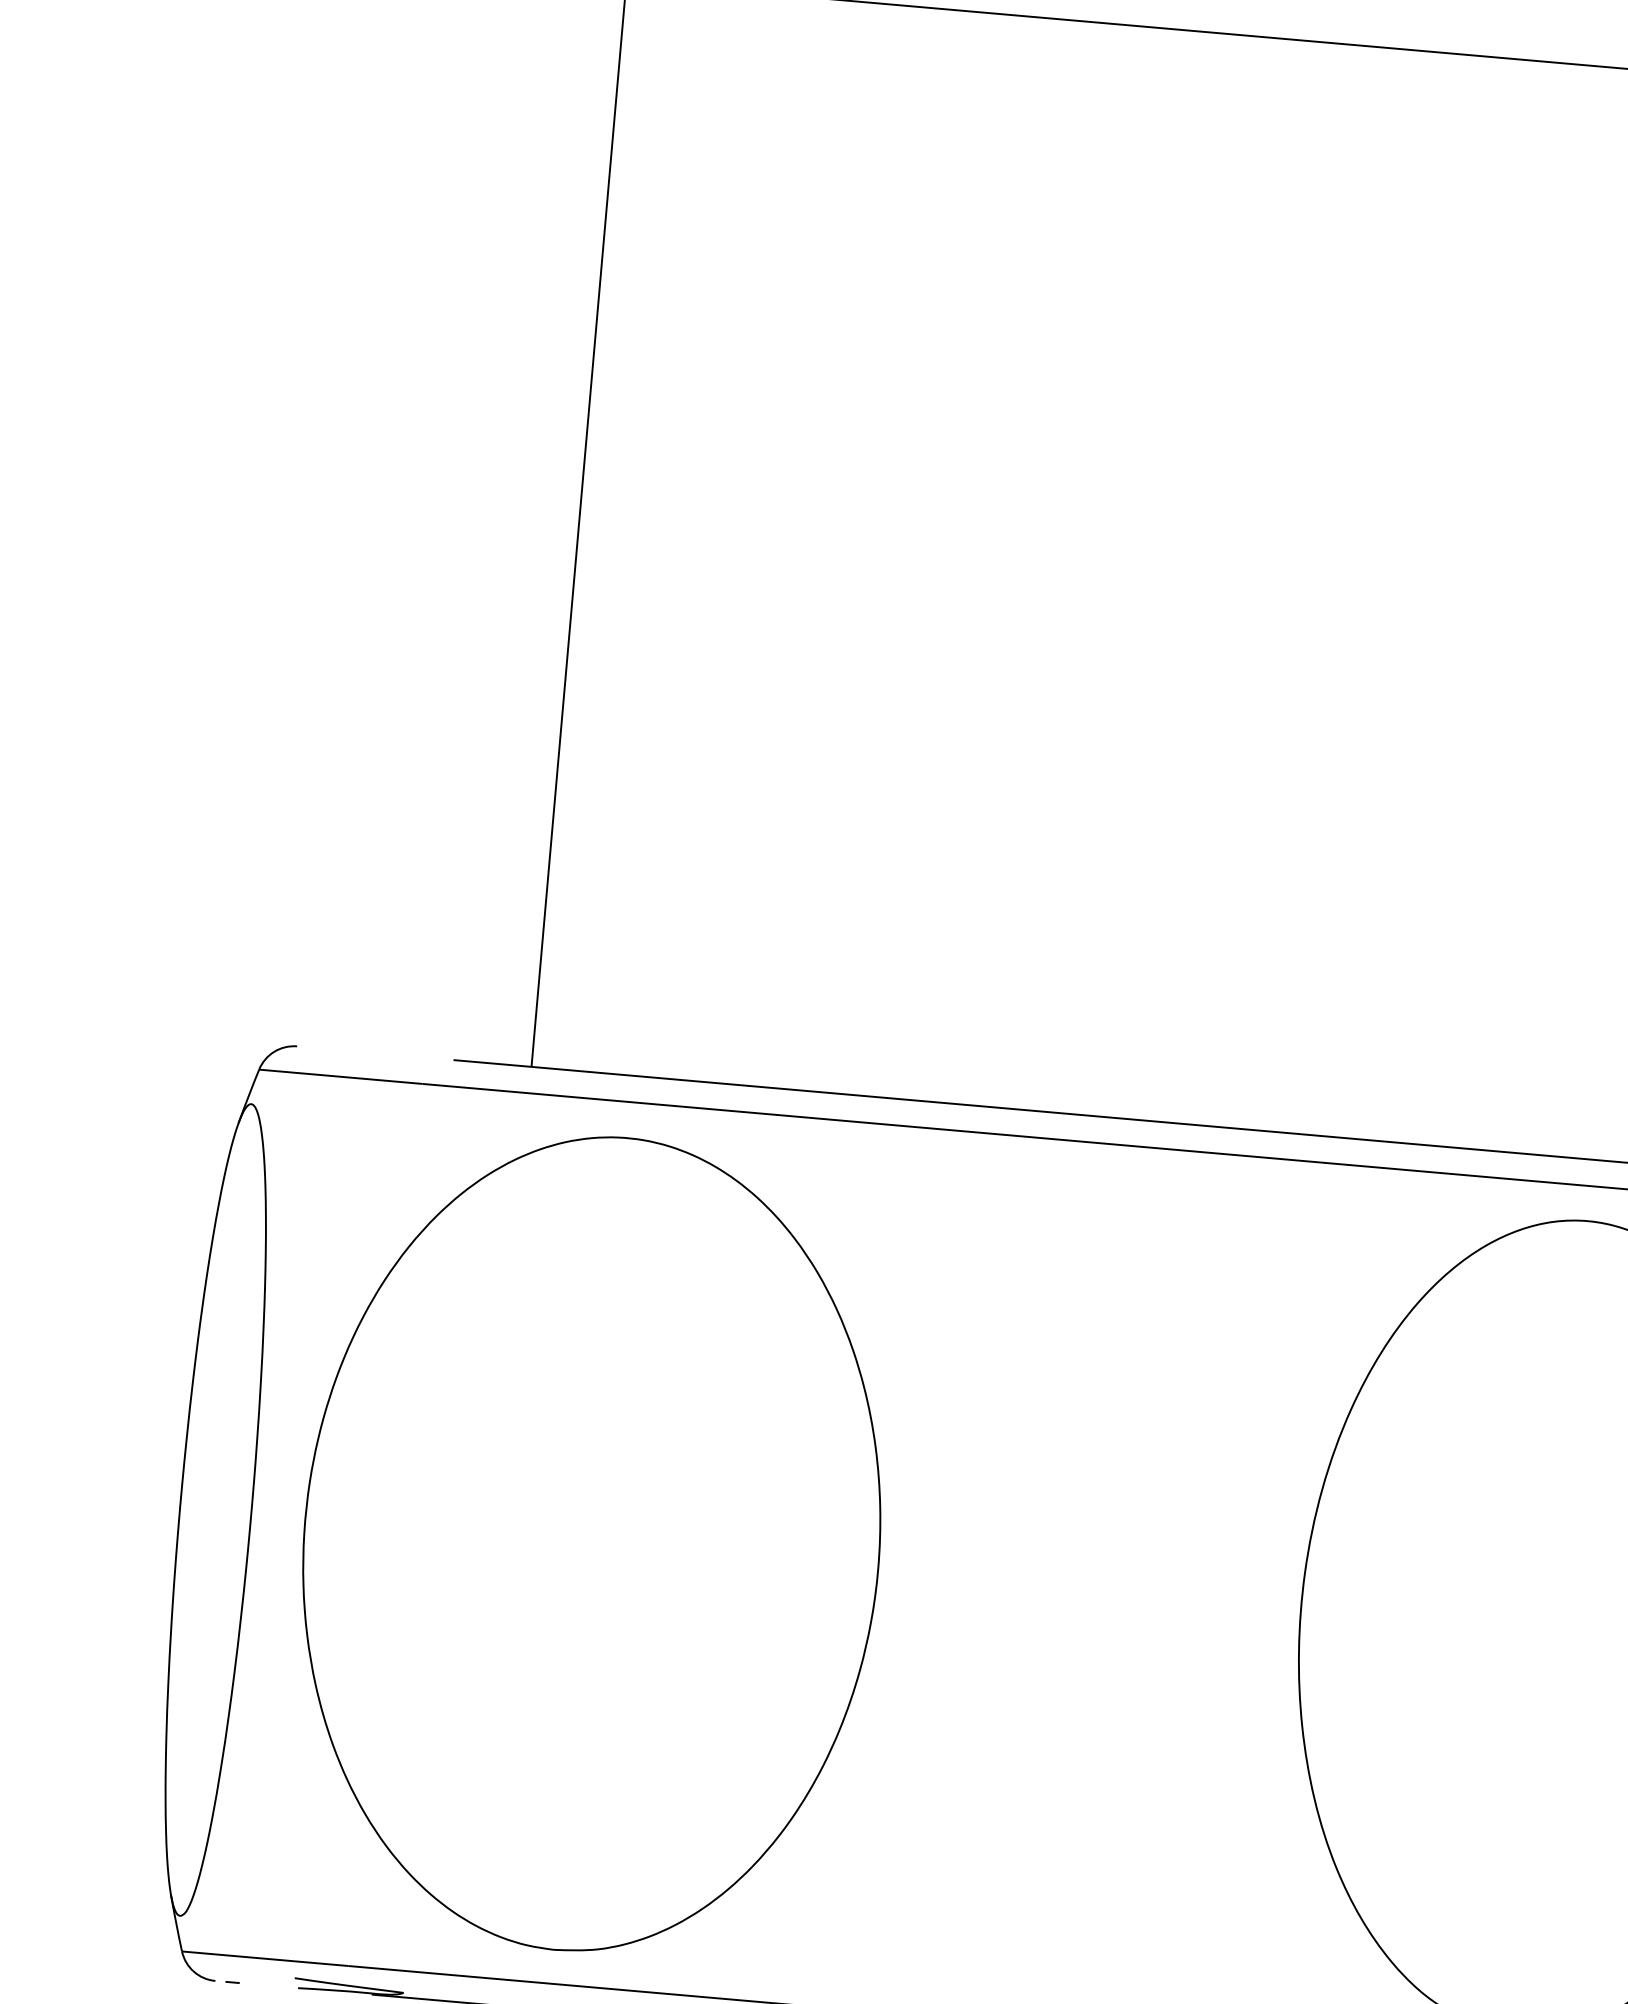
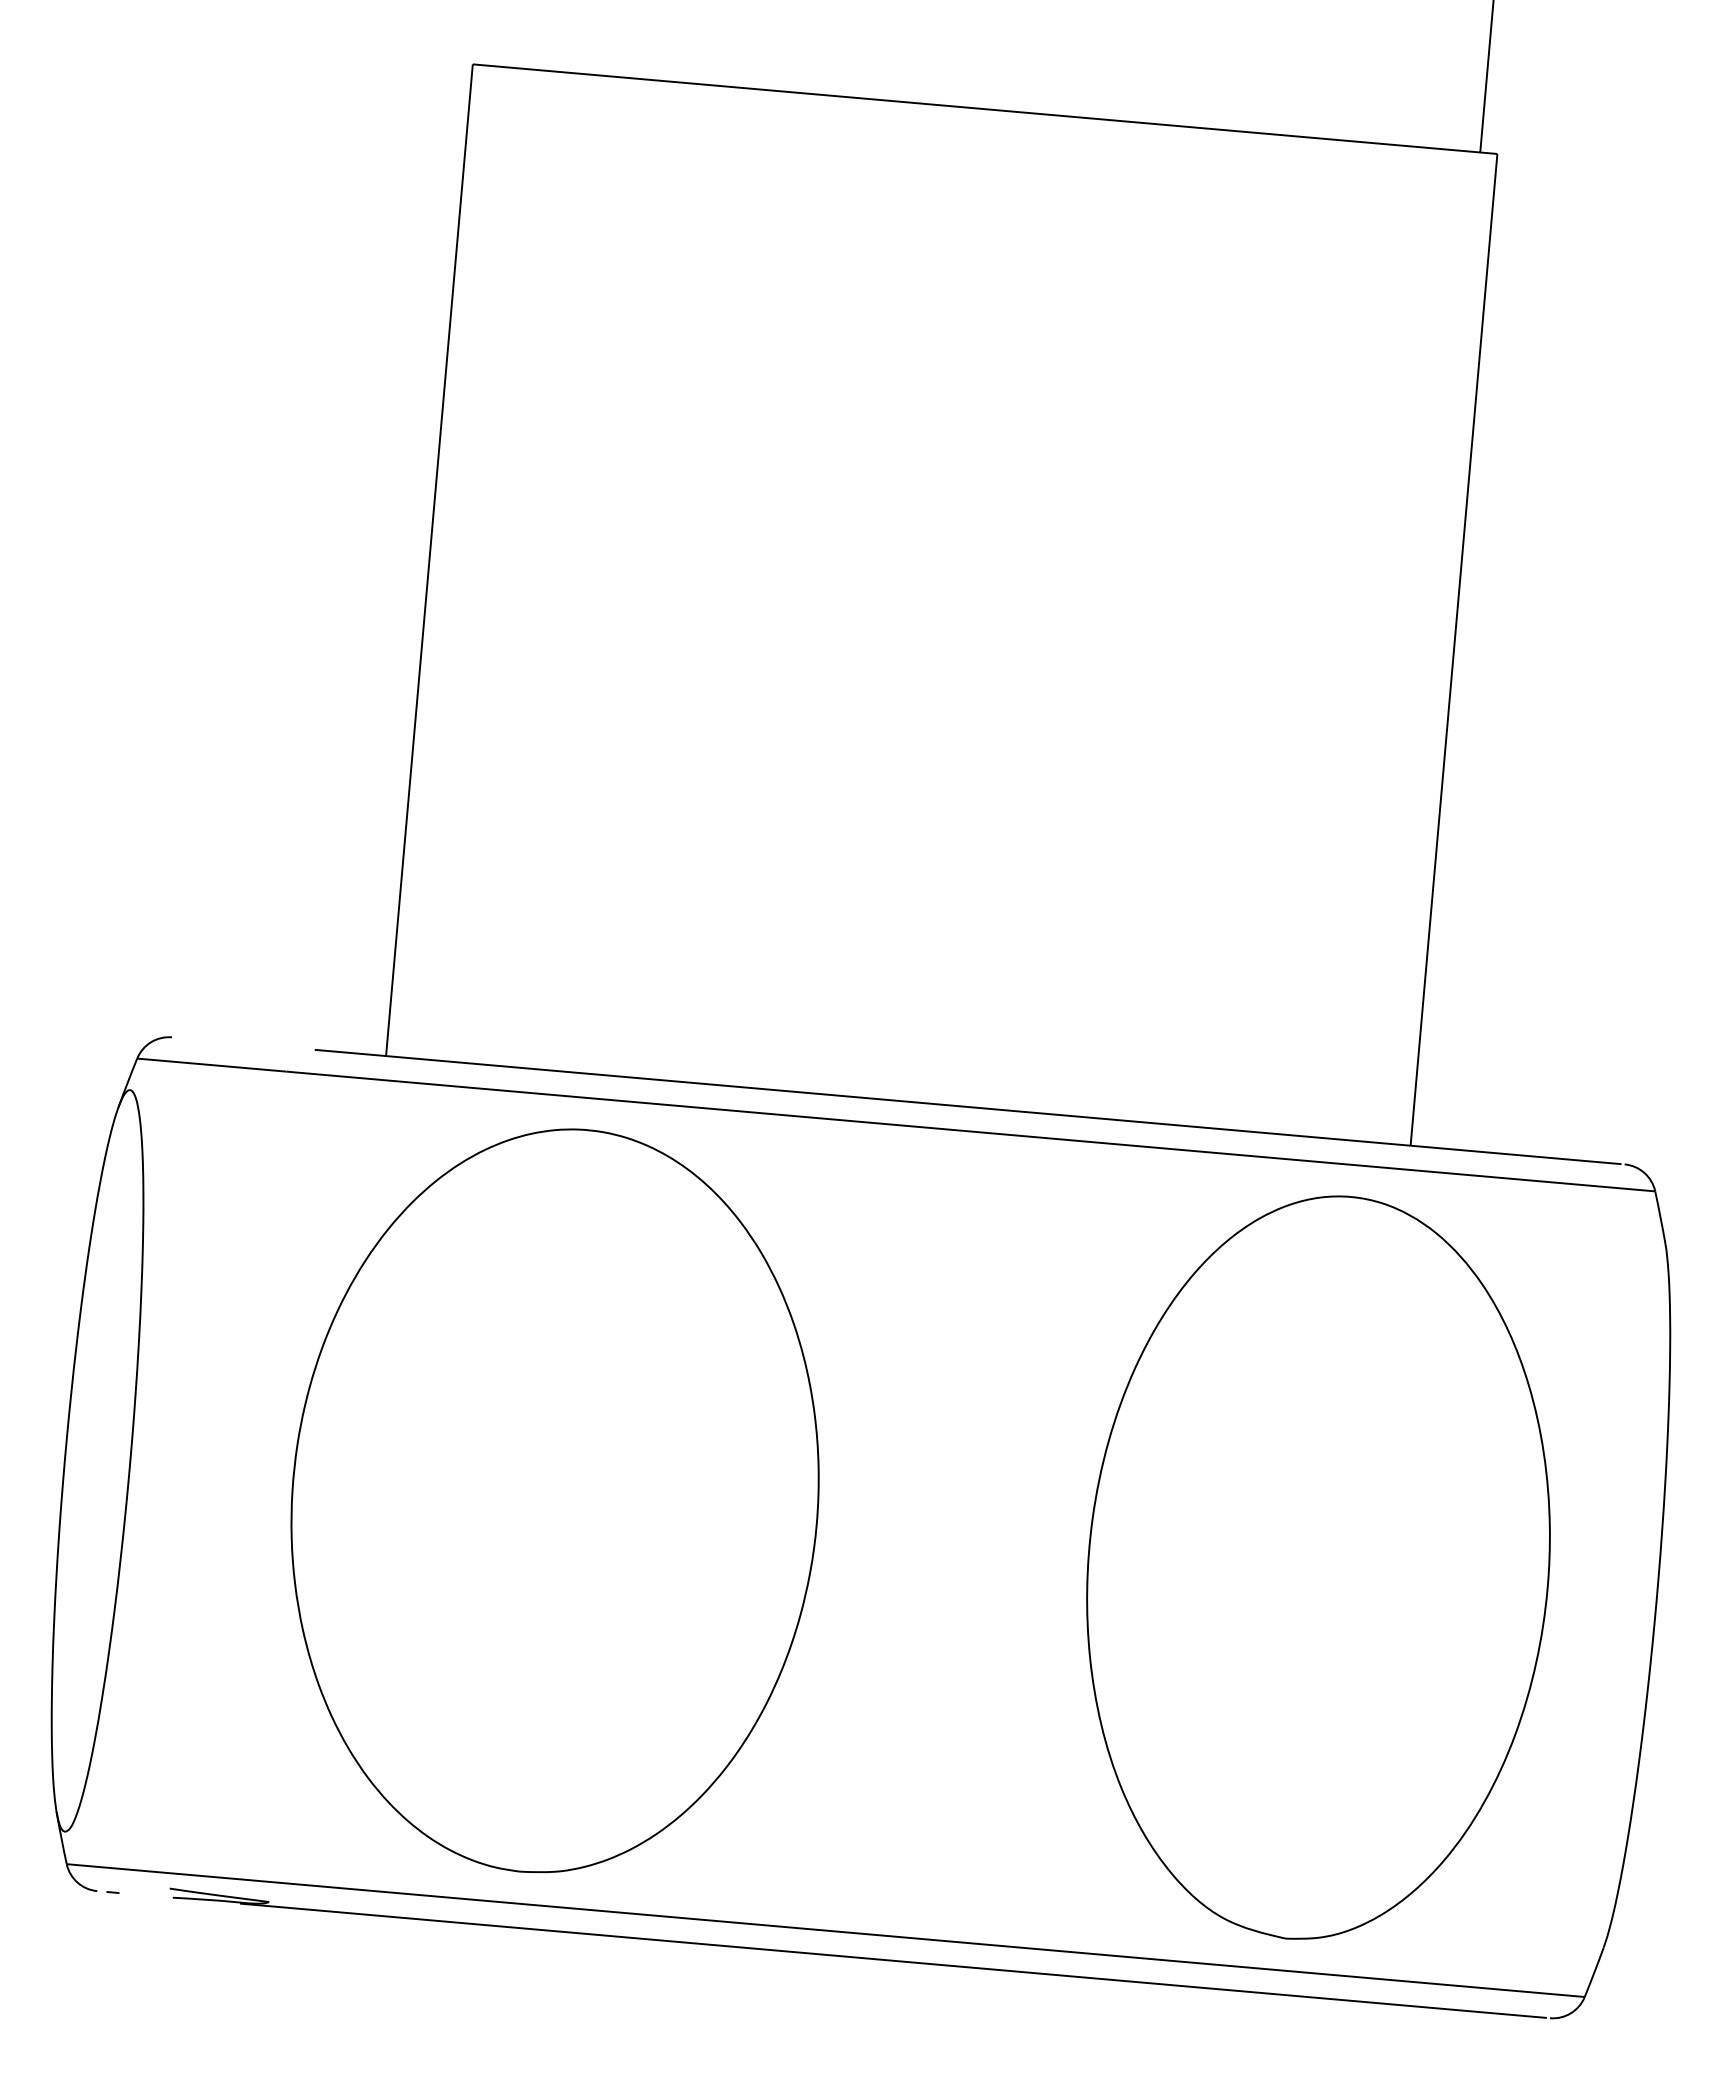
part: (591, 1543) -> (554, 1500), moved

